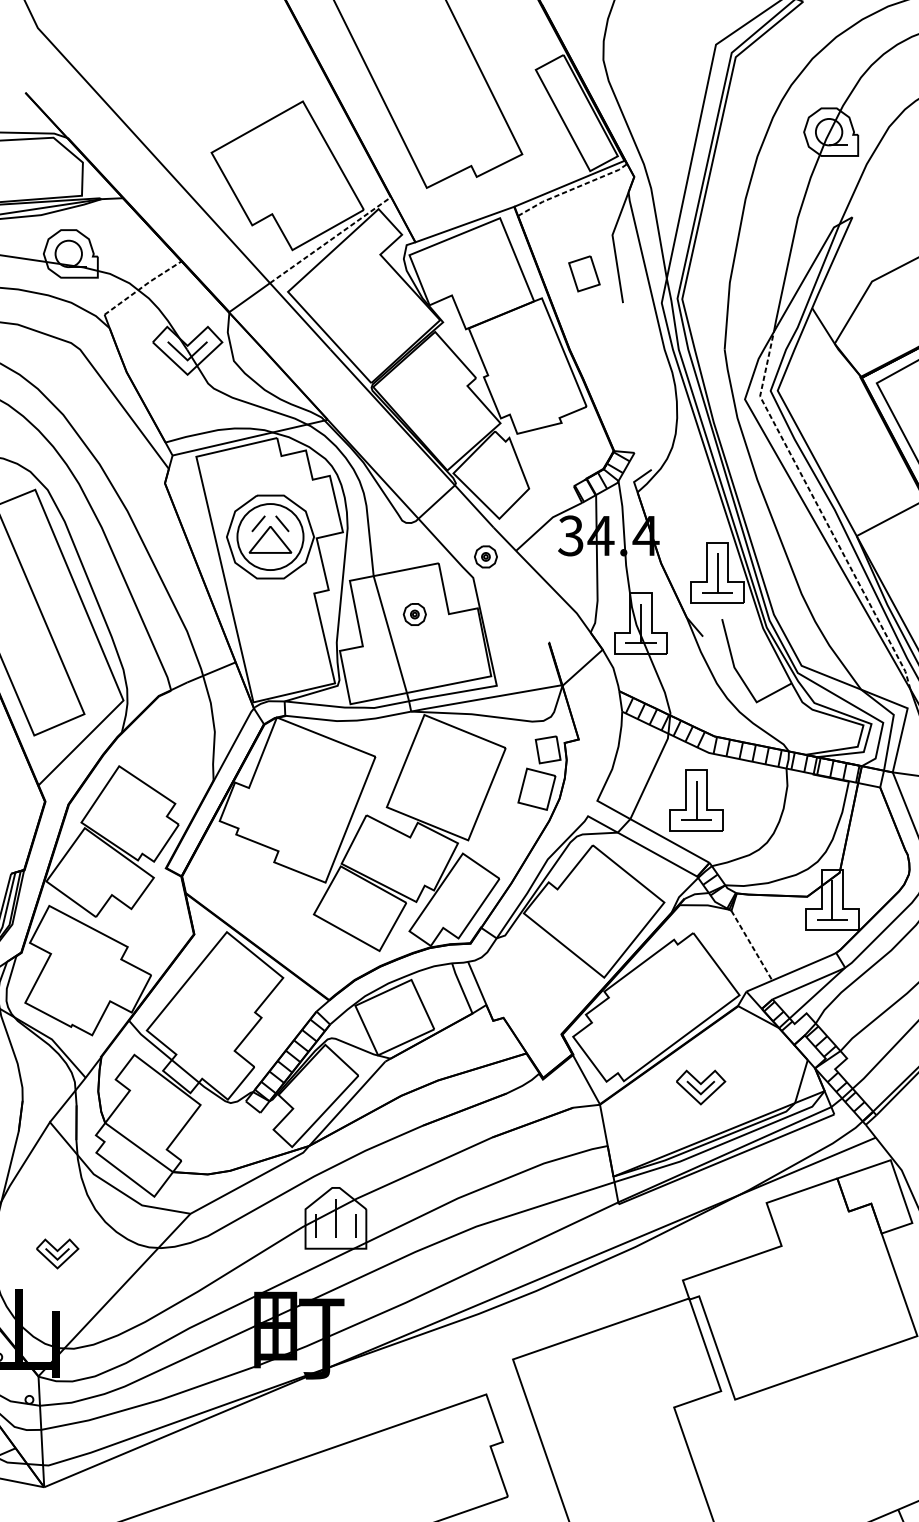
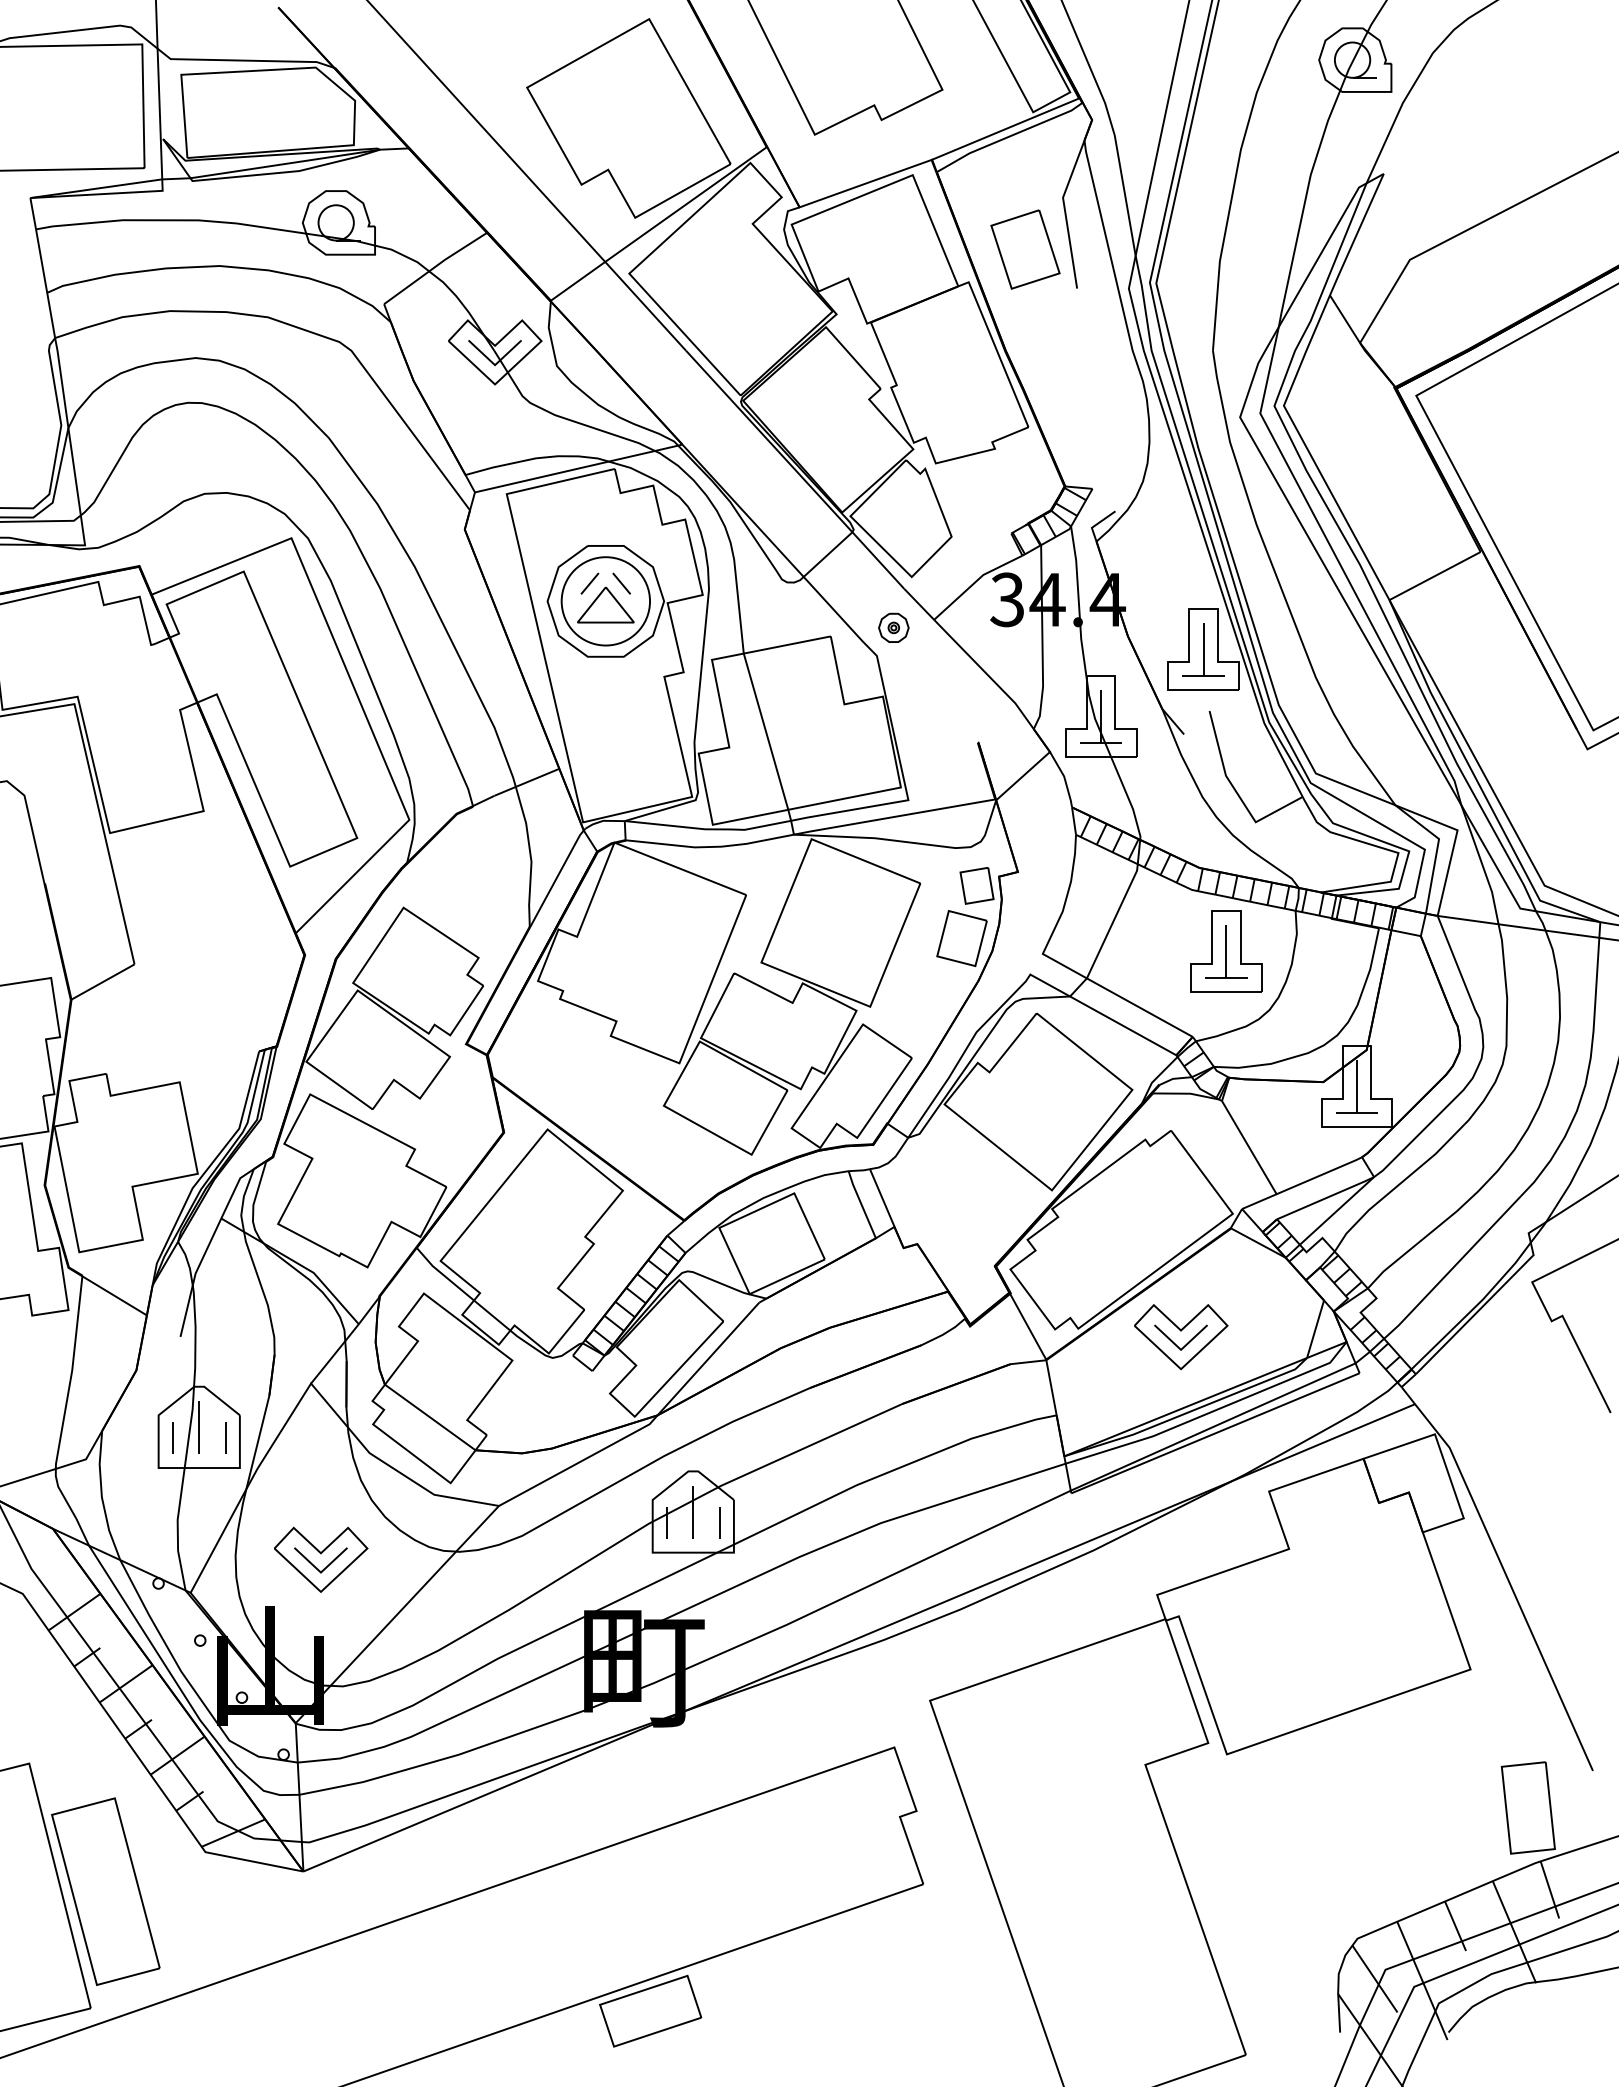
line: (573, 189) -> (1010, 136), dashed -> solid
line: (330, 240) -> (685, 204), dashed -> solid
part: (584, 273) -> (1025, 249), size x1.67
line: (143, 286) -> (435, 266), dashed -> solid
line: (821, 512) -> (1342, 568), dashed -> solid
part: (414, 614) -> (798, 704), removed
part: (696, 800) -> (1226, 951), moved
line: (752, 945) -> (1249, 1147), dashed -> solid
part: (701, 1087) -> (1181, 1337), size x1.43
part: (57, 1253) -> (321, 1559), size x1.67

